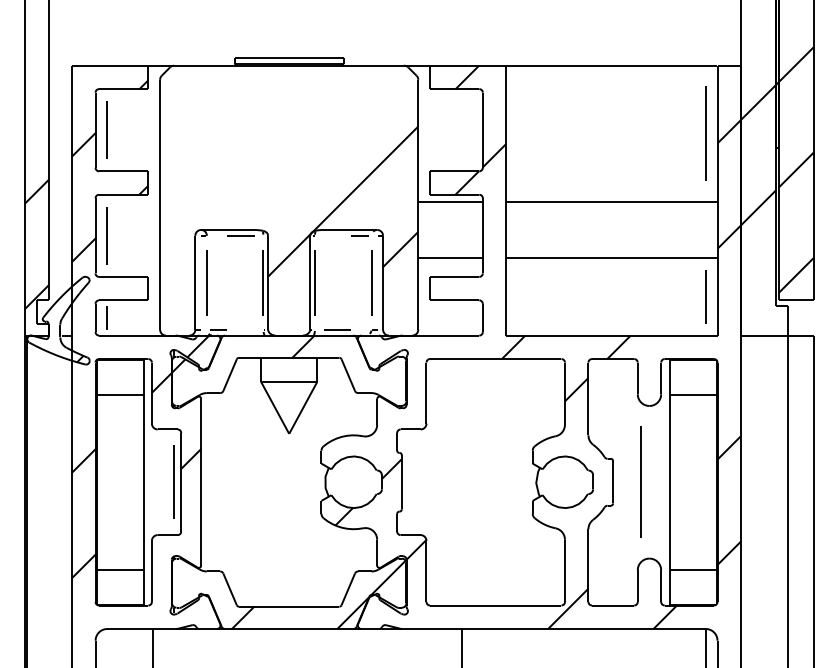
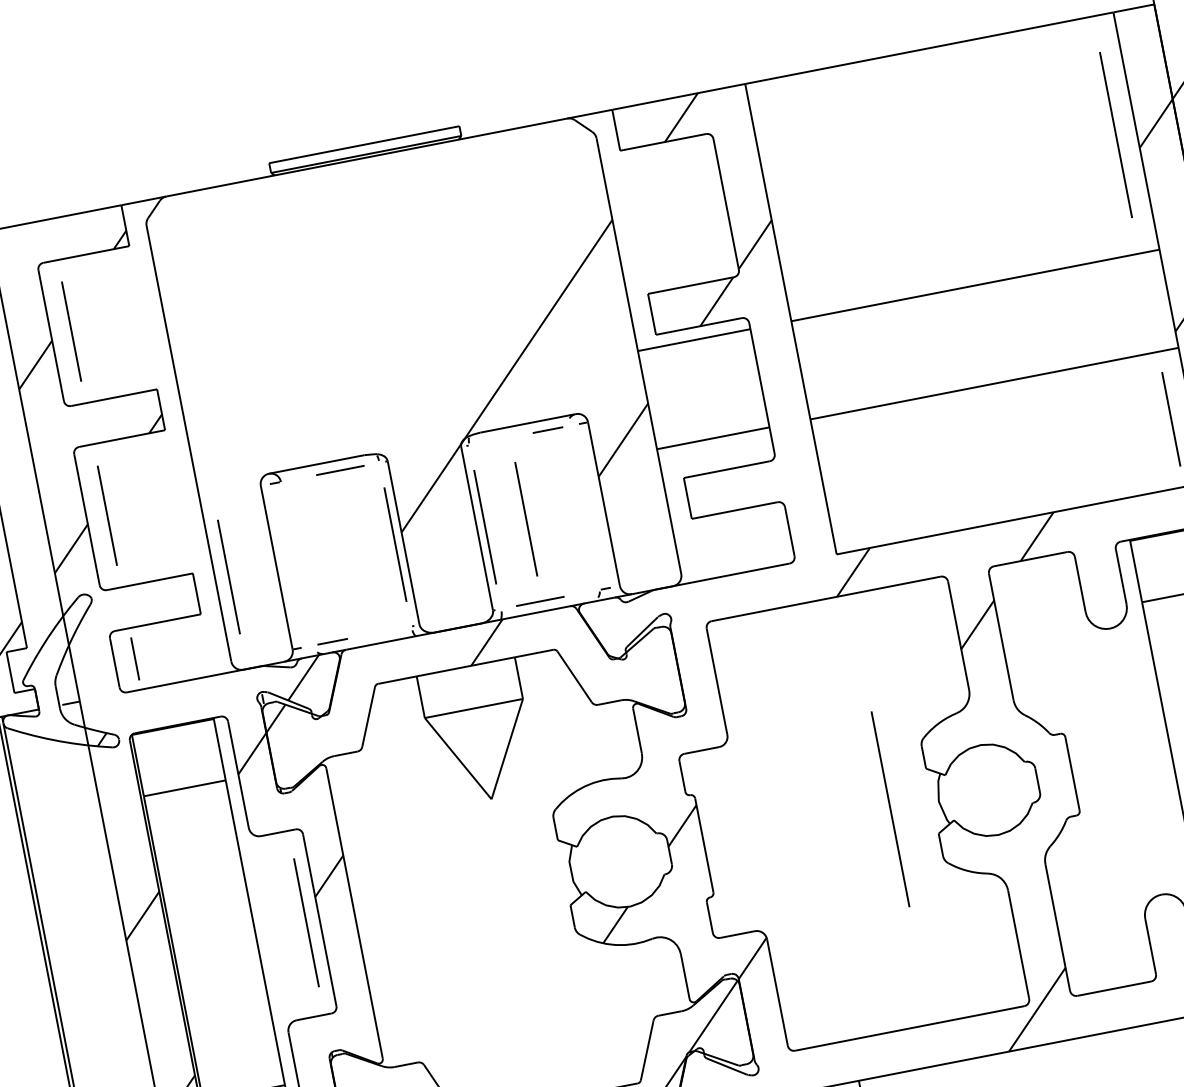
line: (206, 282) -> (228, 576), moved
line: (371, 282) -> (526, 518), moved
line: (640, 481) -> (889, 808), moved

